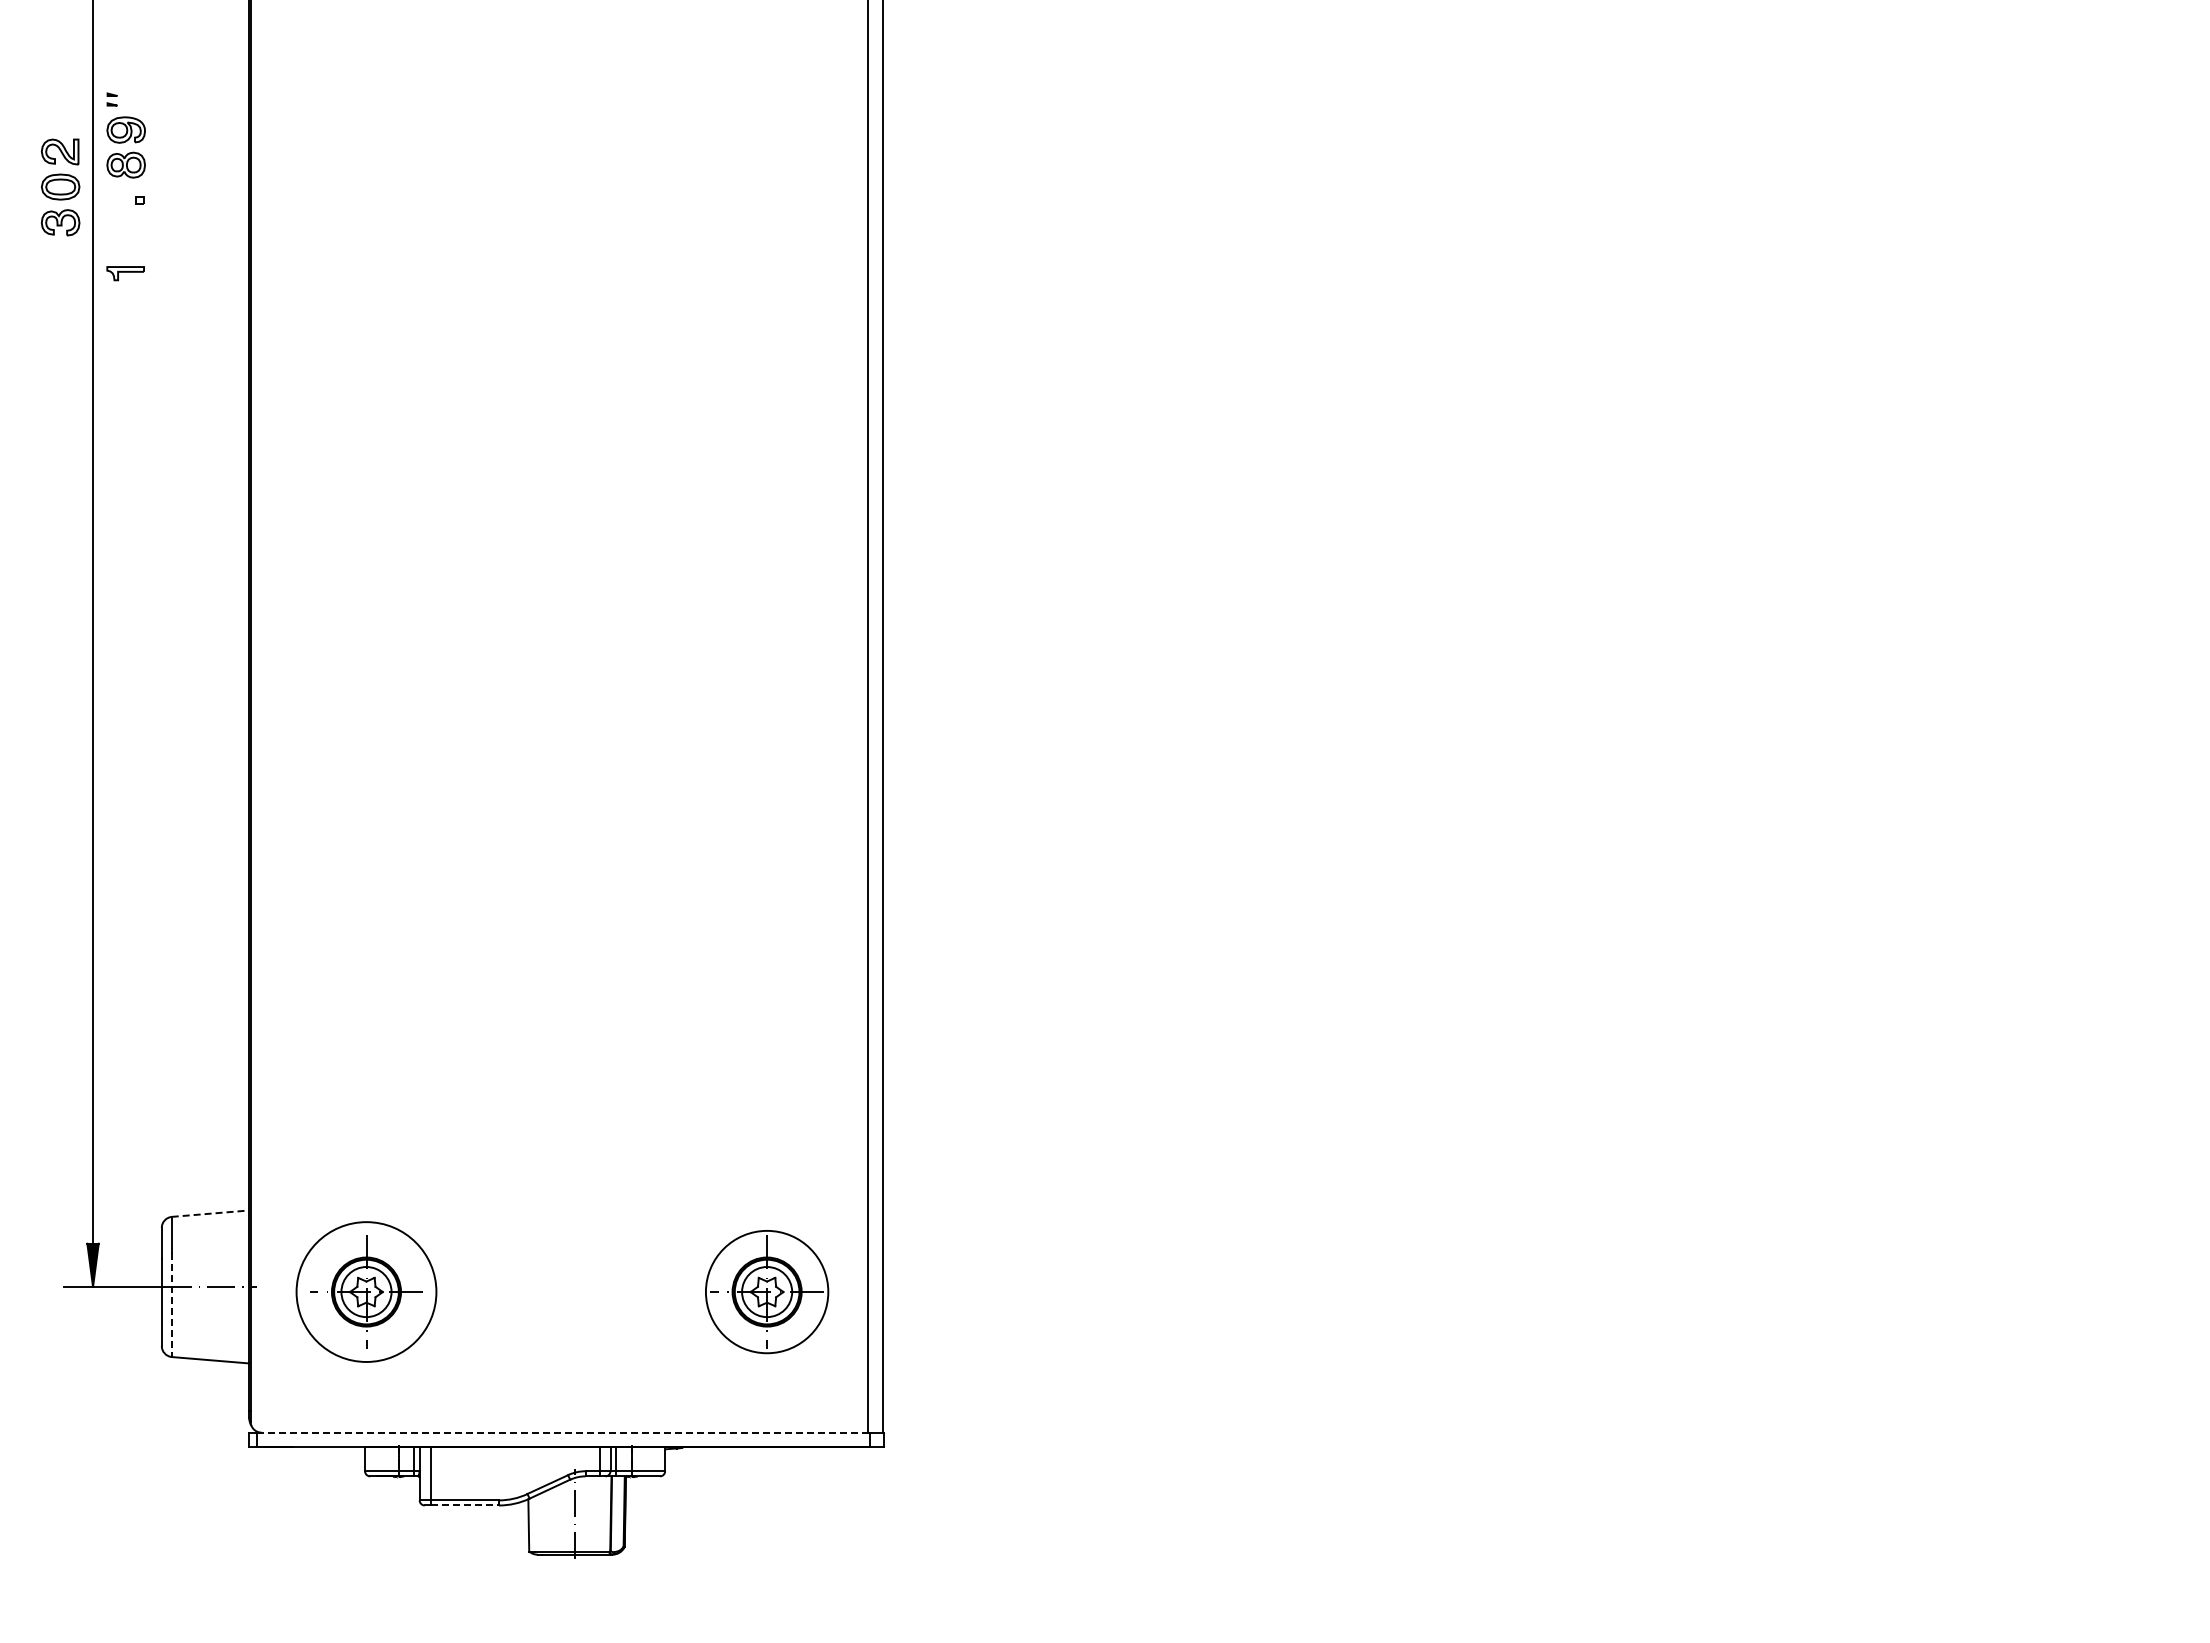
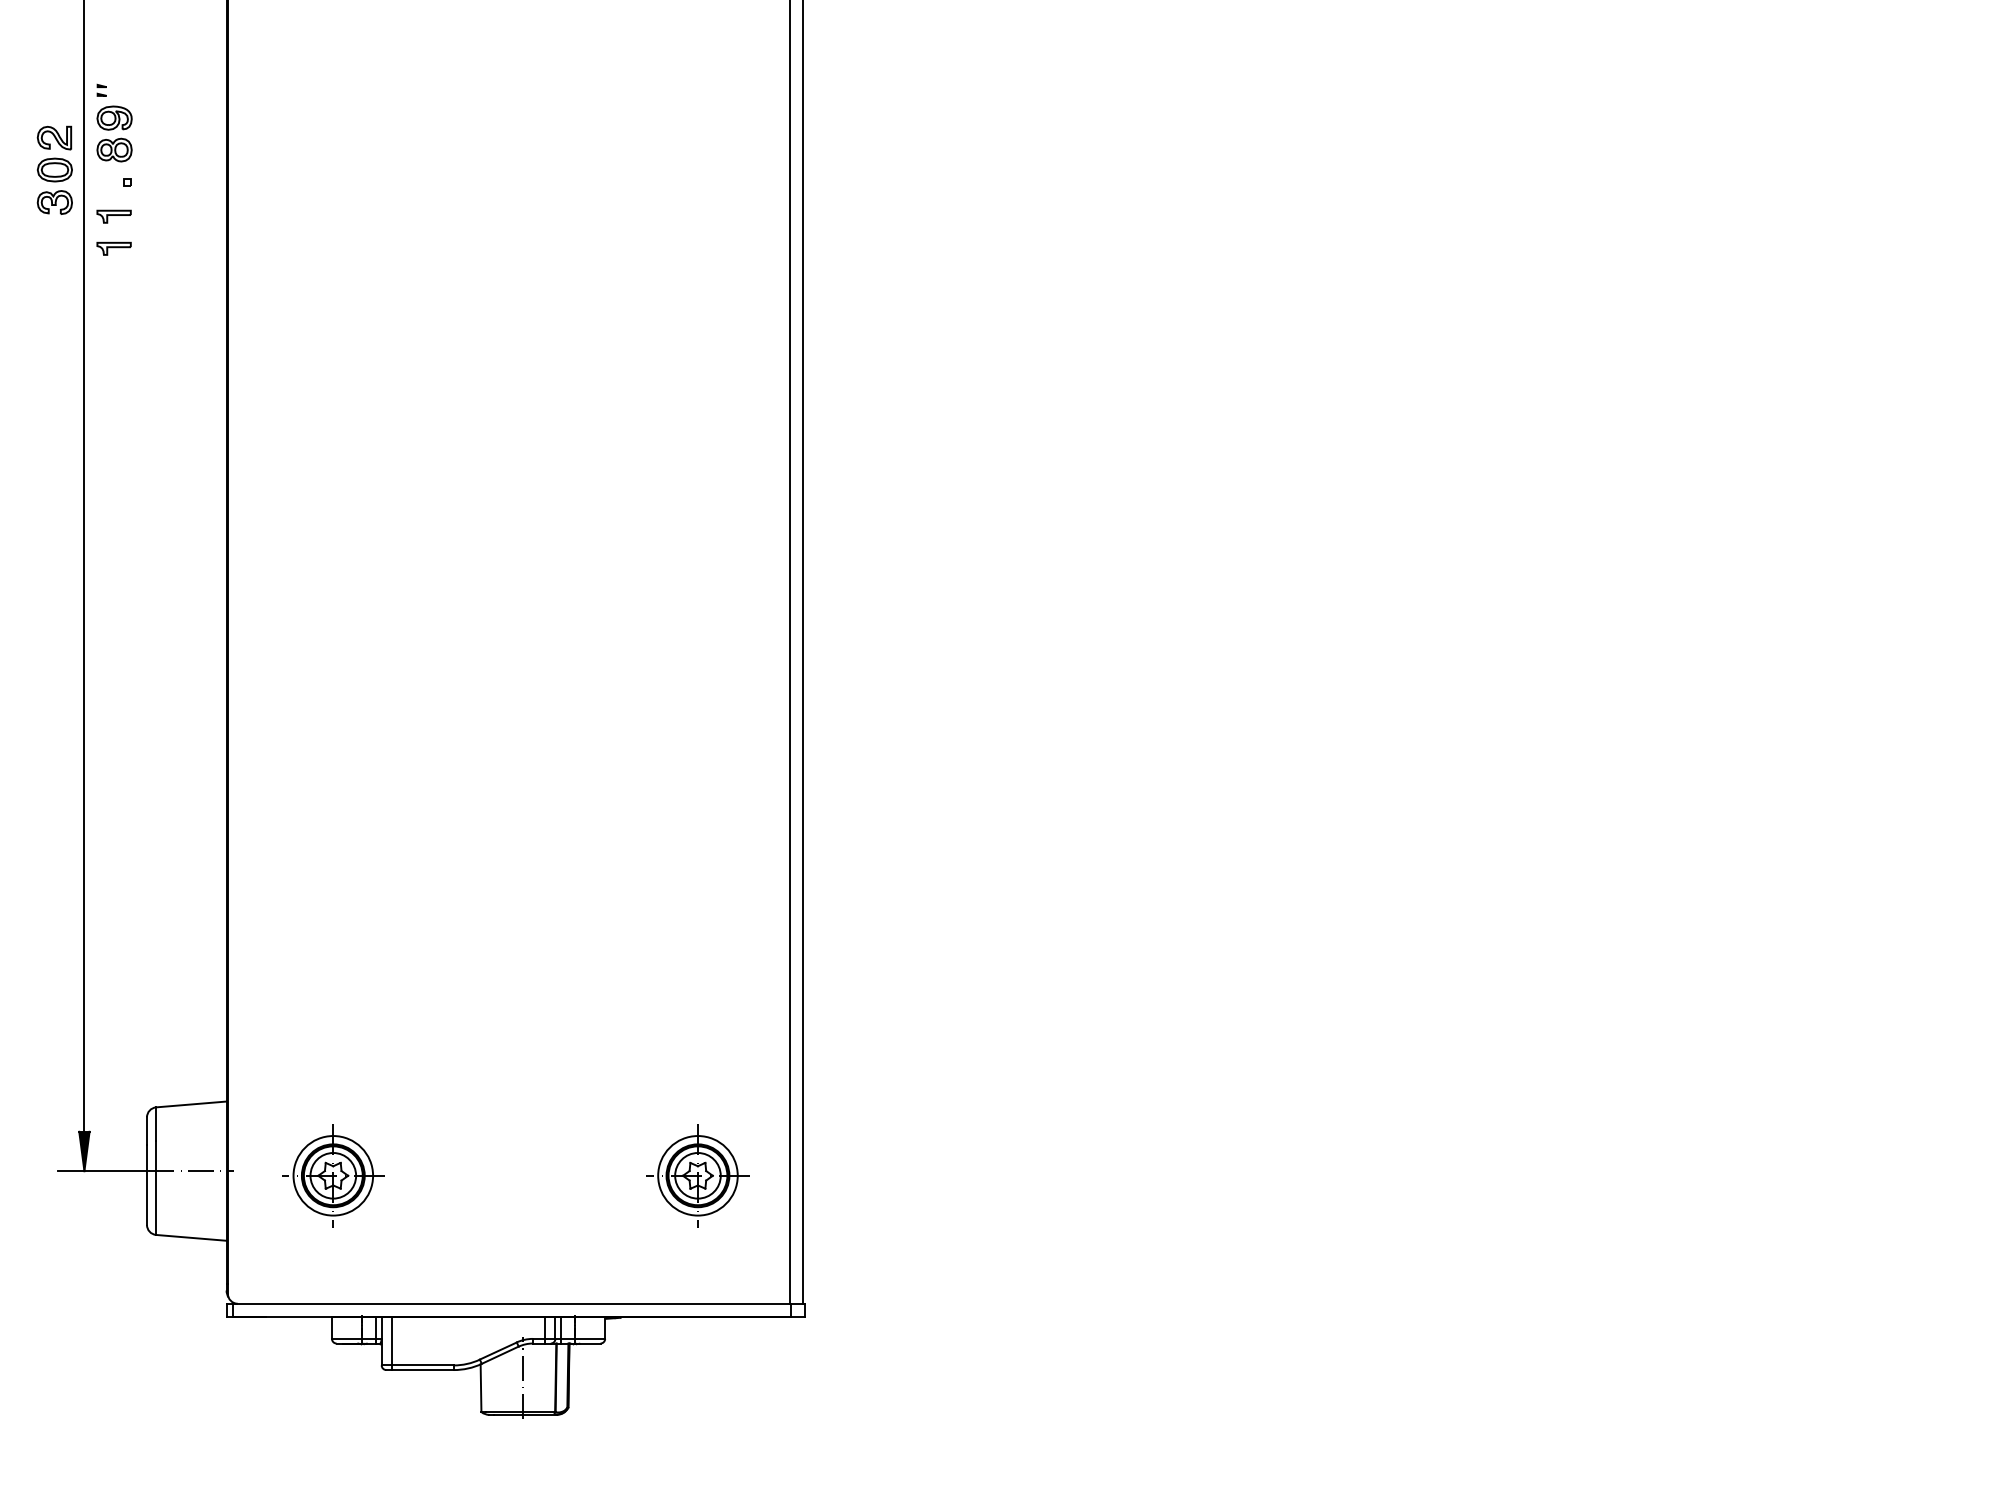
part: (125, 237) -> (113, 215), added
line: (210, 1213) -> (191, 1104), dashed -> solid
circle: (366, 1291) -> (333, 1175), size x0.62
circle: (766, 1291) -> (697, 1175), size x0.71
line: (171, 1305) -> (155, 1188), dashed -> solid
line: (563, 1432) -> (512, 1303), dashed -> solid
line: (465, 1505) -> (423, 1370), dashed -> solid

